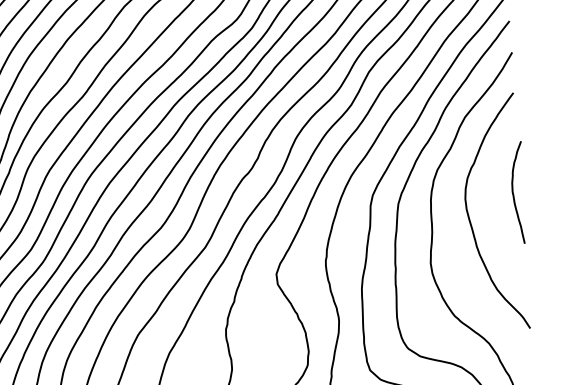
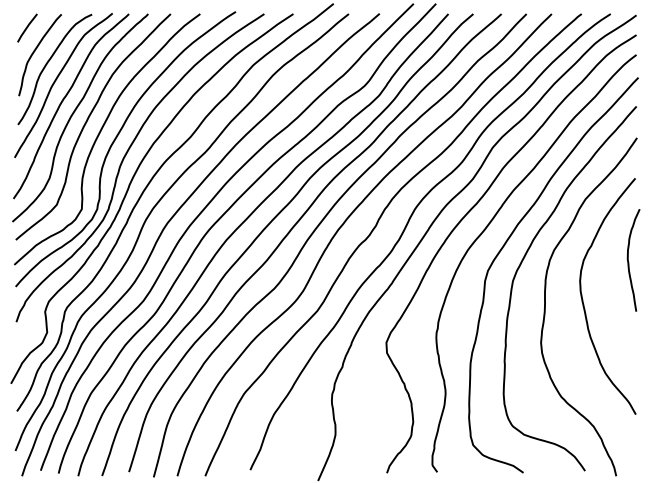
curve: (514, 195) -> (629, 262), moved

